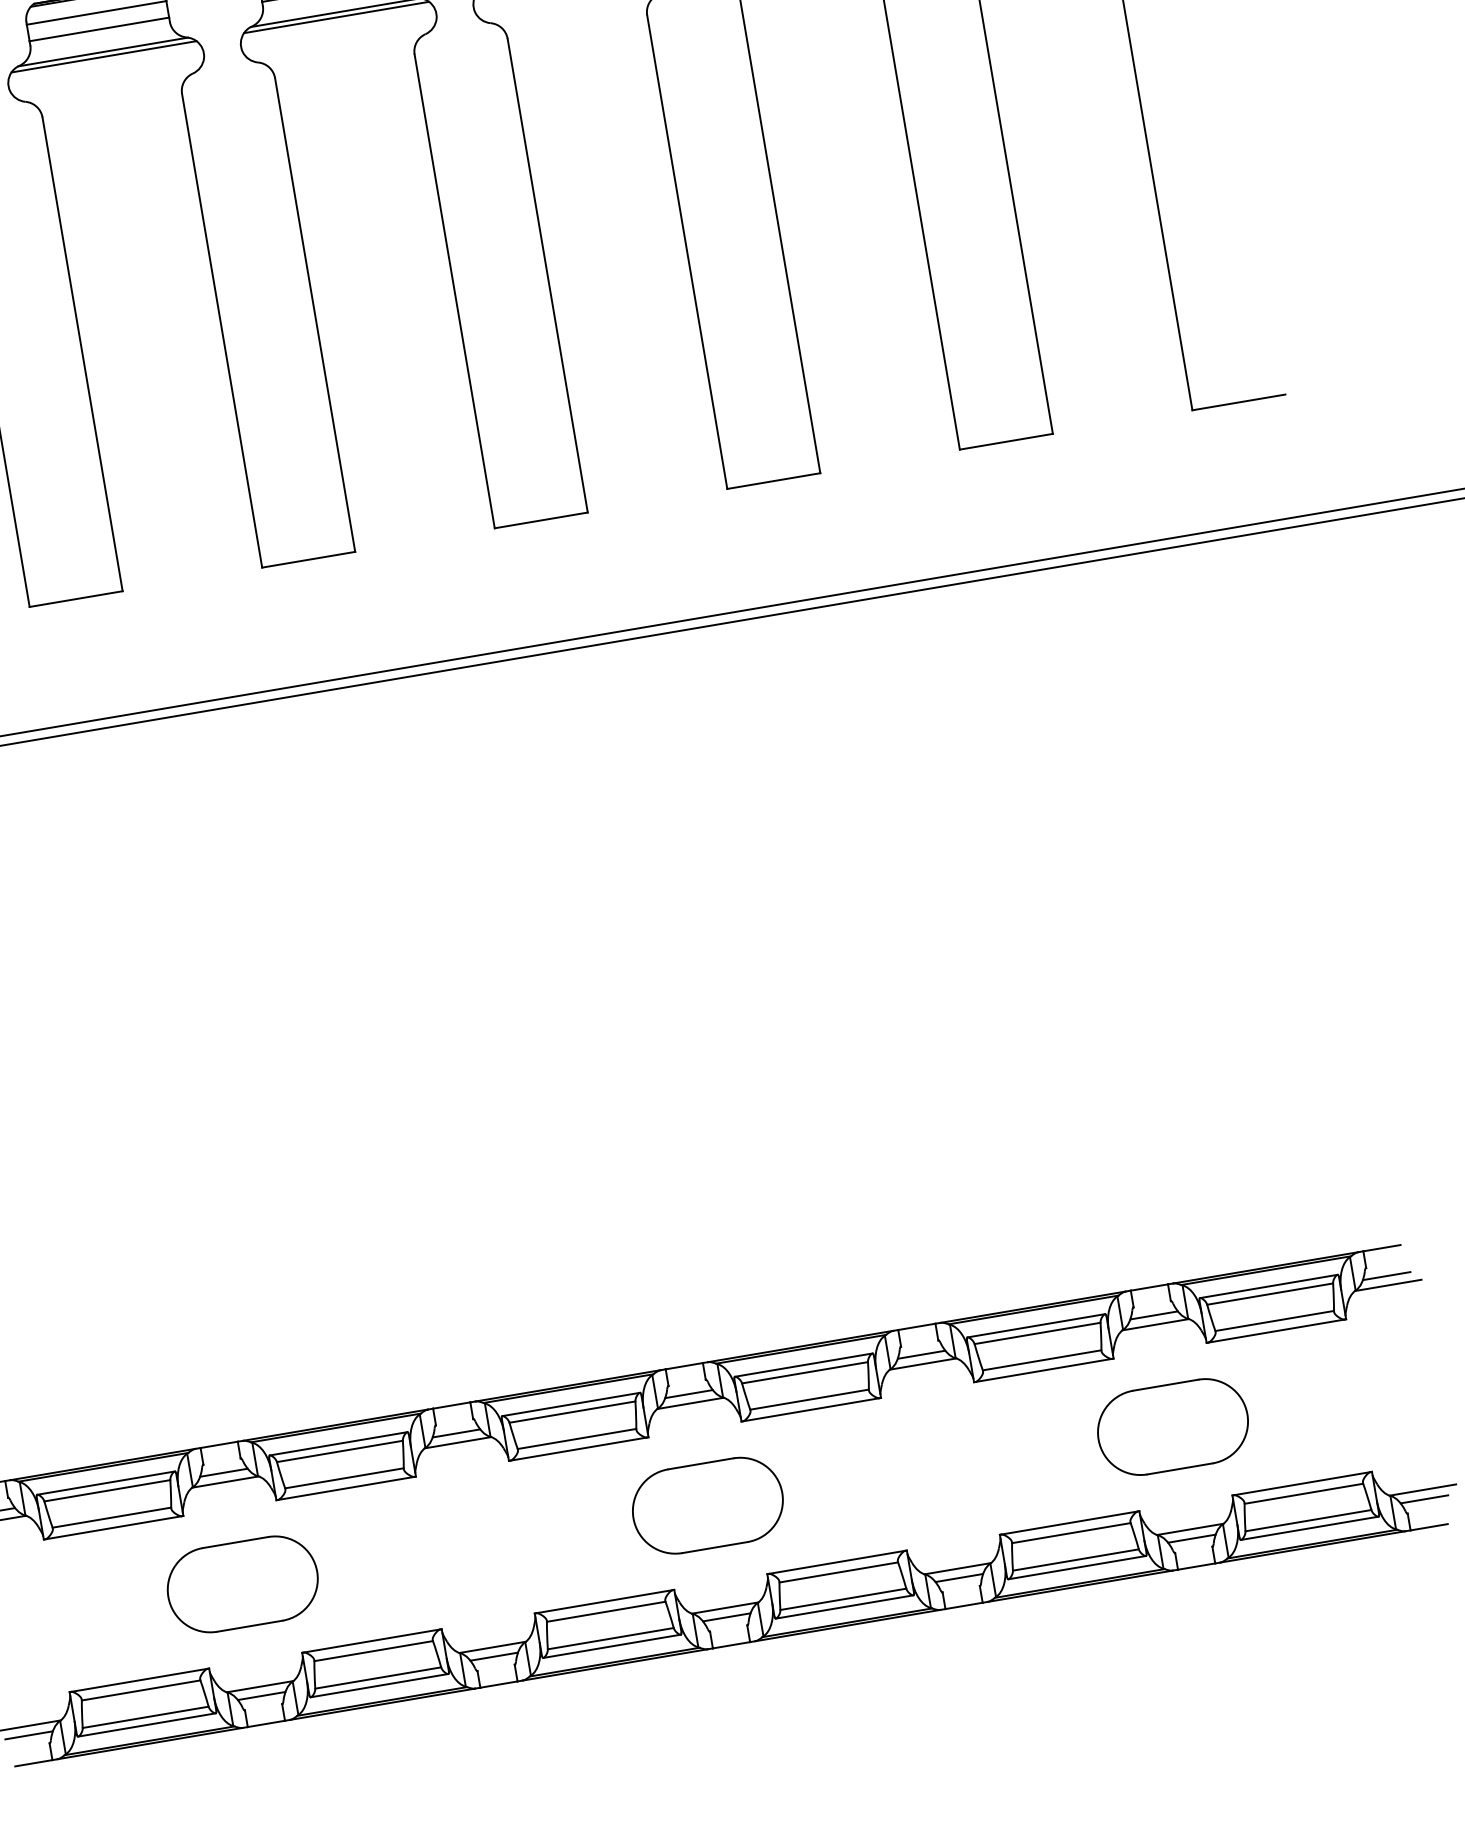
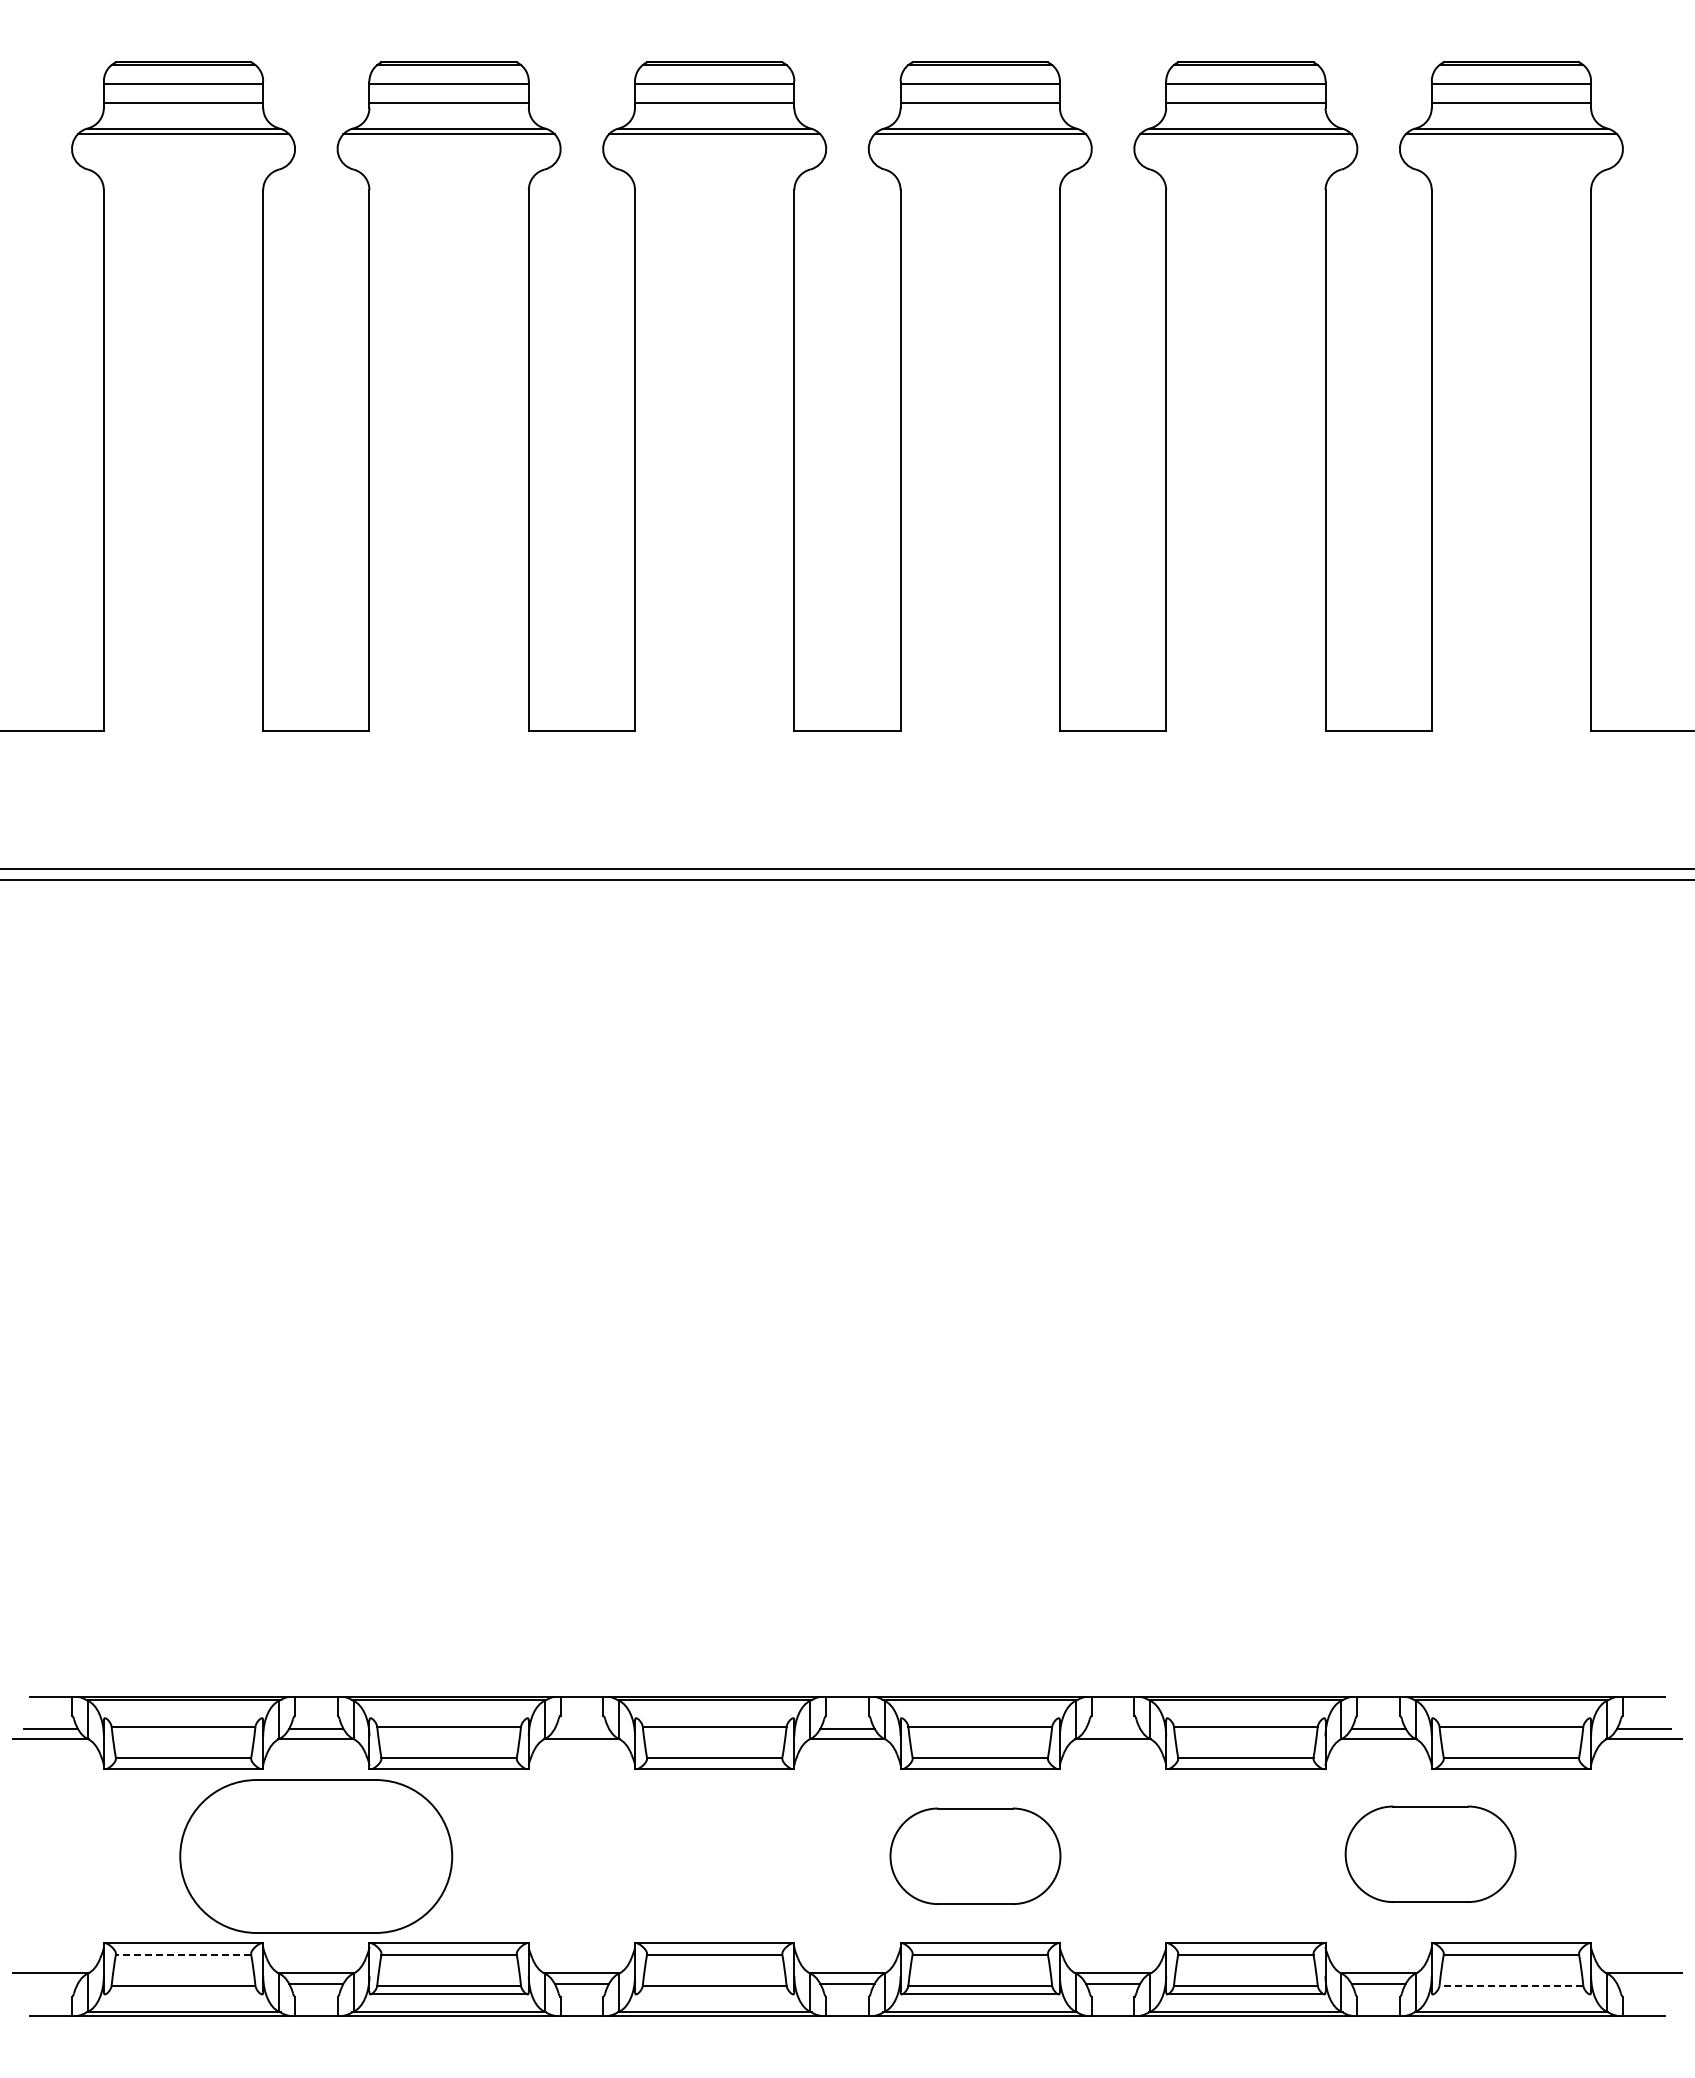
line: (1268, 1286) -> (1510, 1718), removed
line: (1036, 1326) -> (1245, 1718), removed
line: (921, 1354) -> (1112, 1728), removed
line: (803, 1365) -> (979, 1718), removed
line: (571, 1404) -> (714, 1718), removed
part: (1172, 1426) -> (1430, 1853), moved
line: (456, 1433) -> (581, 1728), removed
line: (338, 1444) -> (448, 1718), removed
line: (106, 1483) -> (183, 1718), removed
line: (1424, 1499) -> (1644, 1983), removed
part: (707, 1505) -> (975, 1855), moved
line: (1308, 1520) -> (1511, 1985), solid -> dashed
line: (1308, 1528) -> (1510, 1994), removed
part: (242, 1583) -> (316, 1855), size x1.6
line: (611, 1646) -> (714, 1994), removed
line: (141, 1690) -> (183, 1954), solid -> dashed
line: (146, 1725) -> (183, 1994), removed
line: (28, 1735) -> (50, 1983), removed

